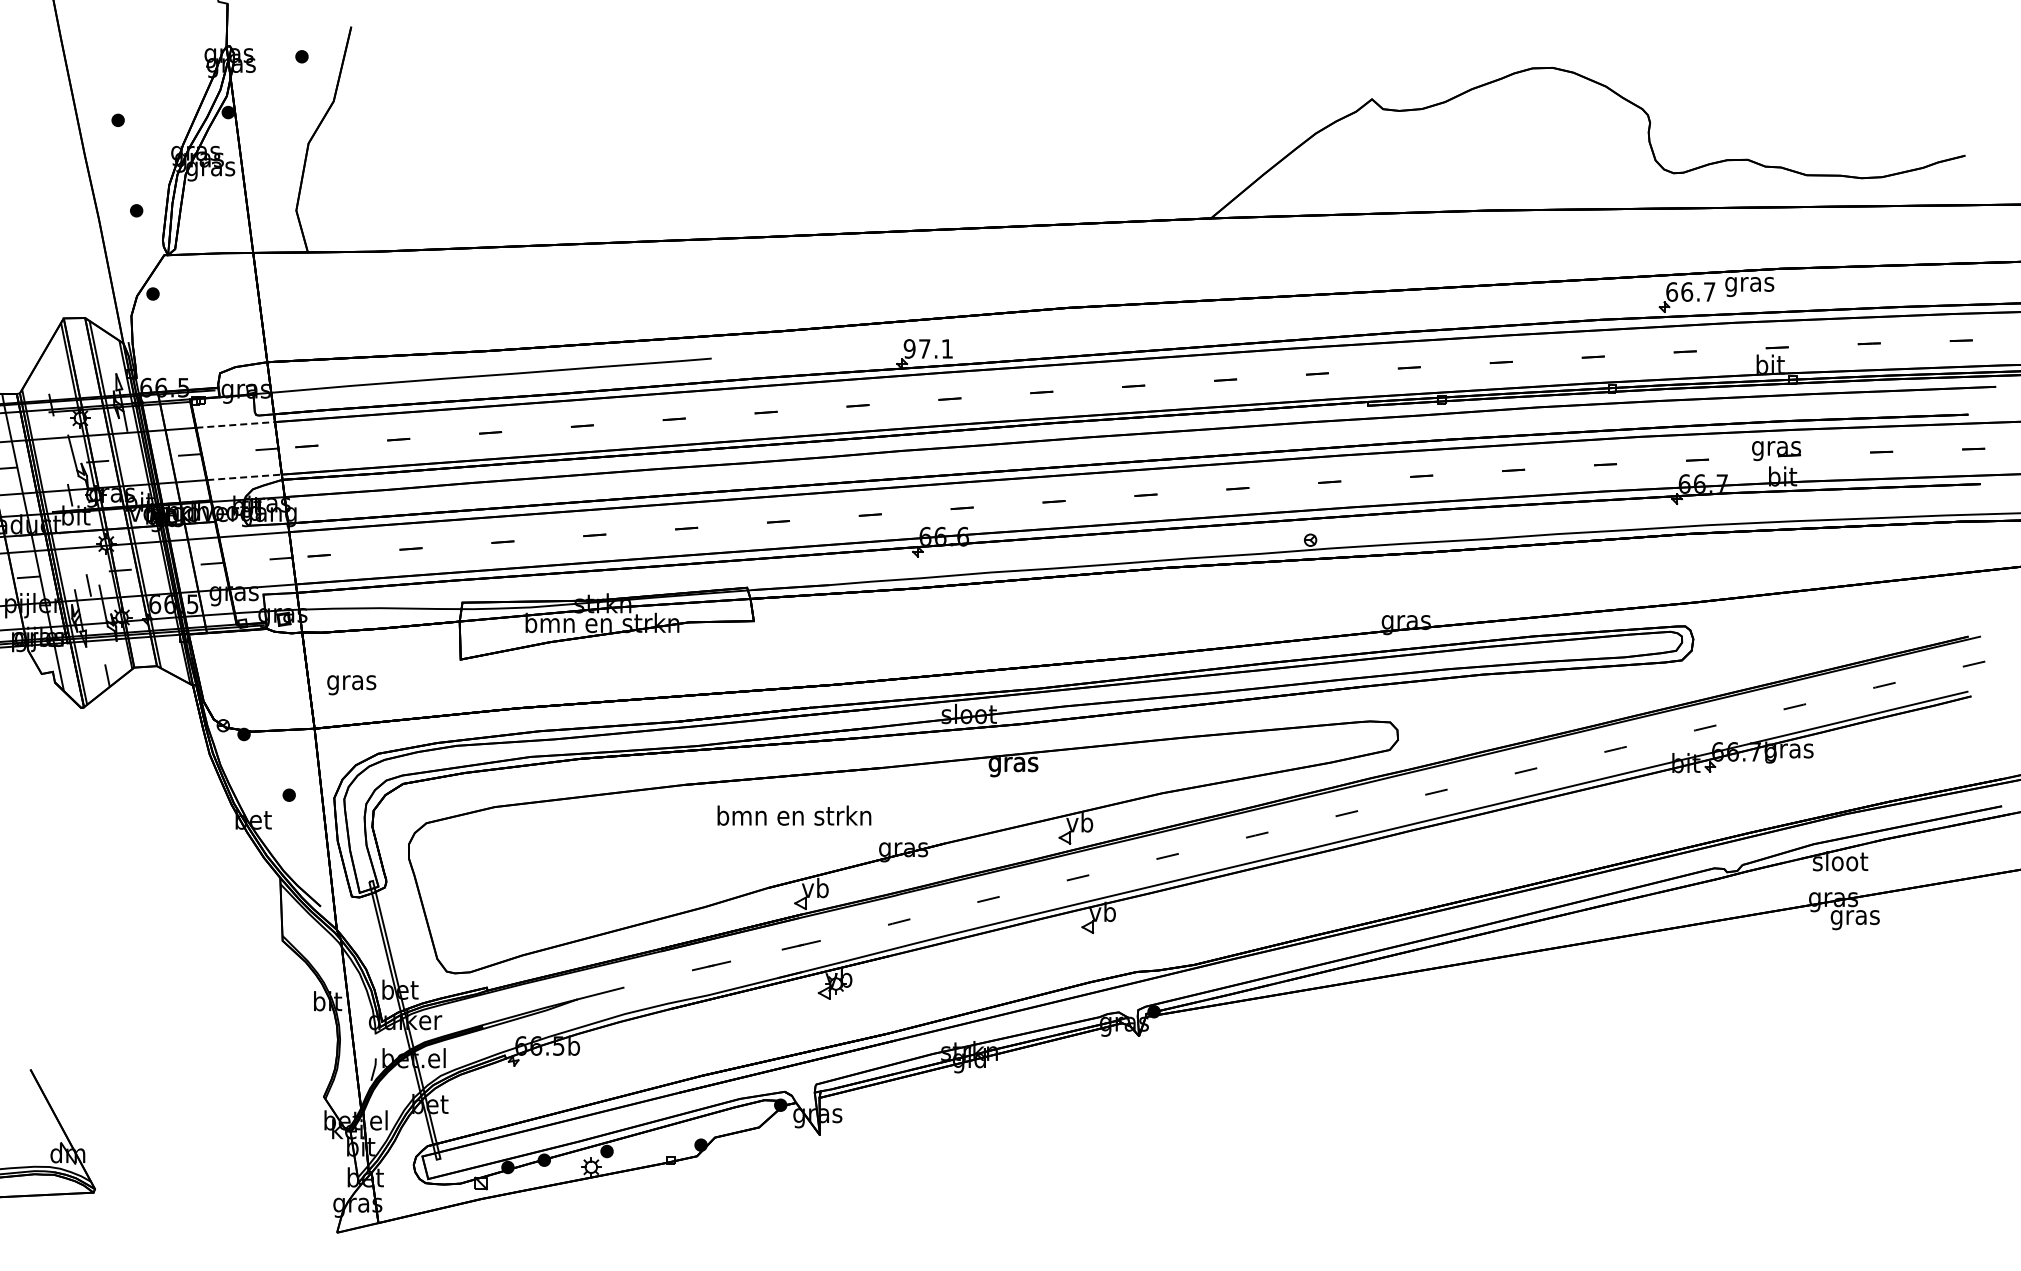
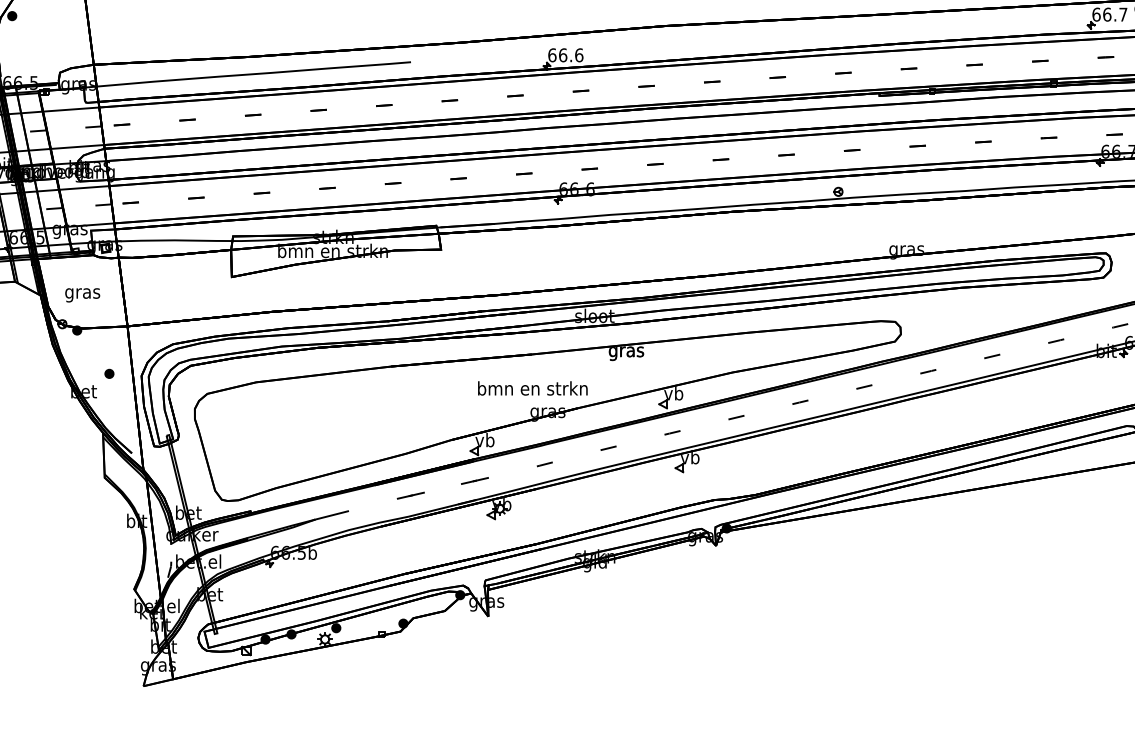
text: (928, 348) -> (565, 55), 97.1 -> 66.6
line: (236, 424) -> (71, 109), dashed -> solid
line: (245, 477) -> (78, 147), dashed -> solid
text: (351, 685) -> (82, 295), moved
text: (794, 815) -> (532, 388), moved

